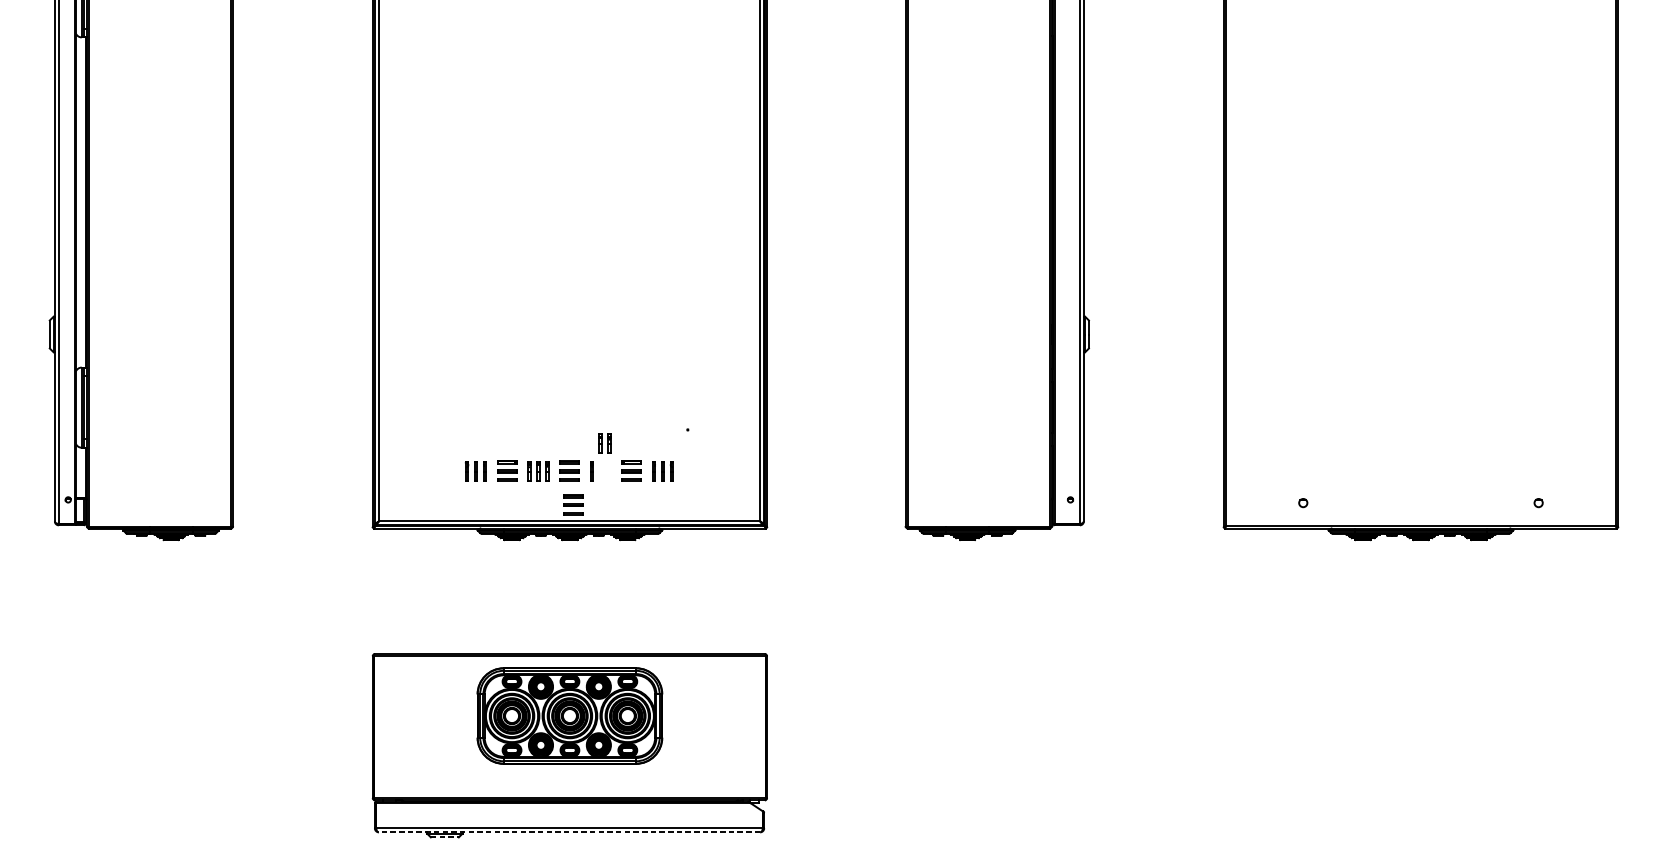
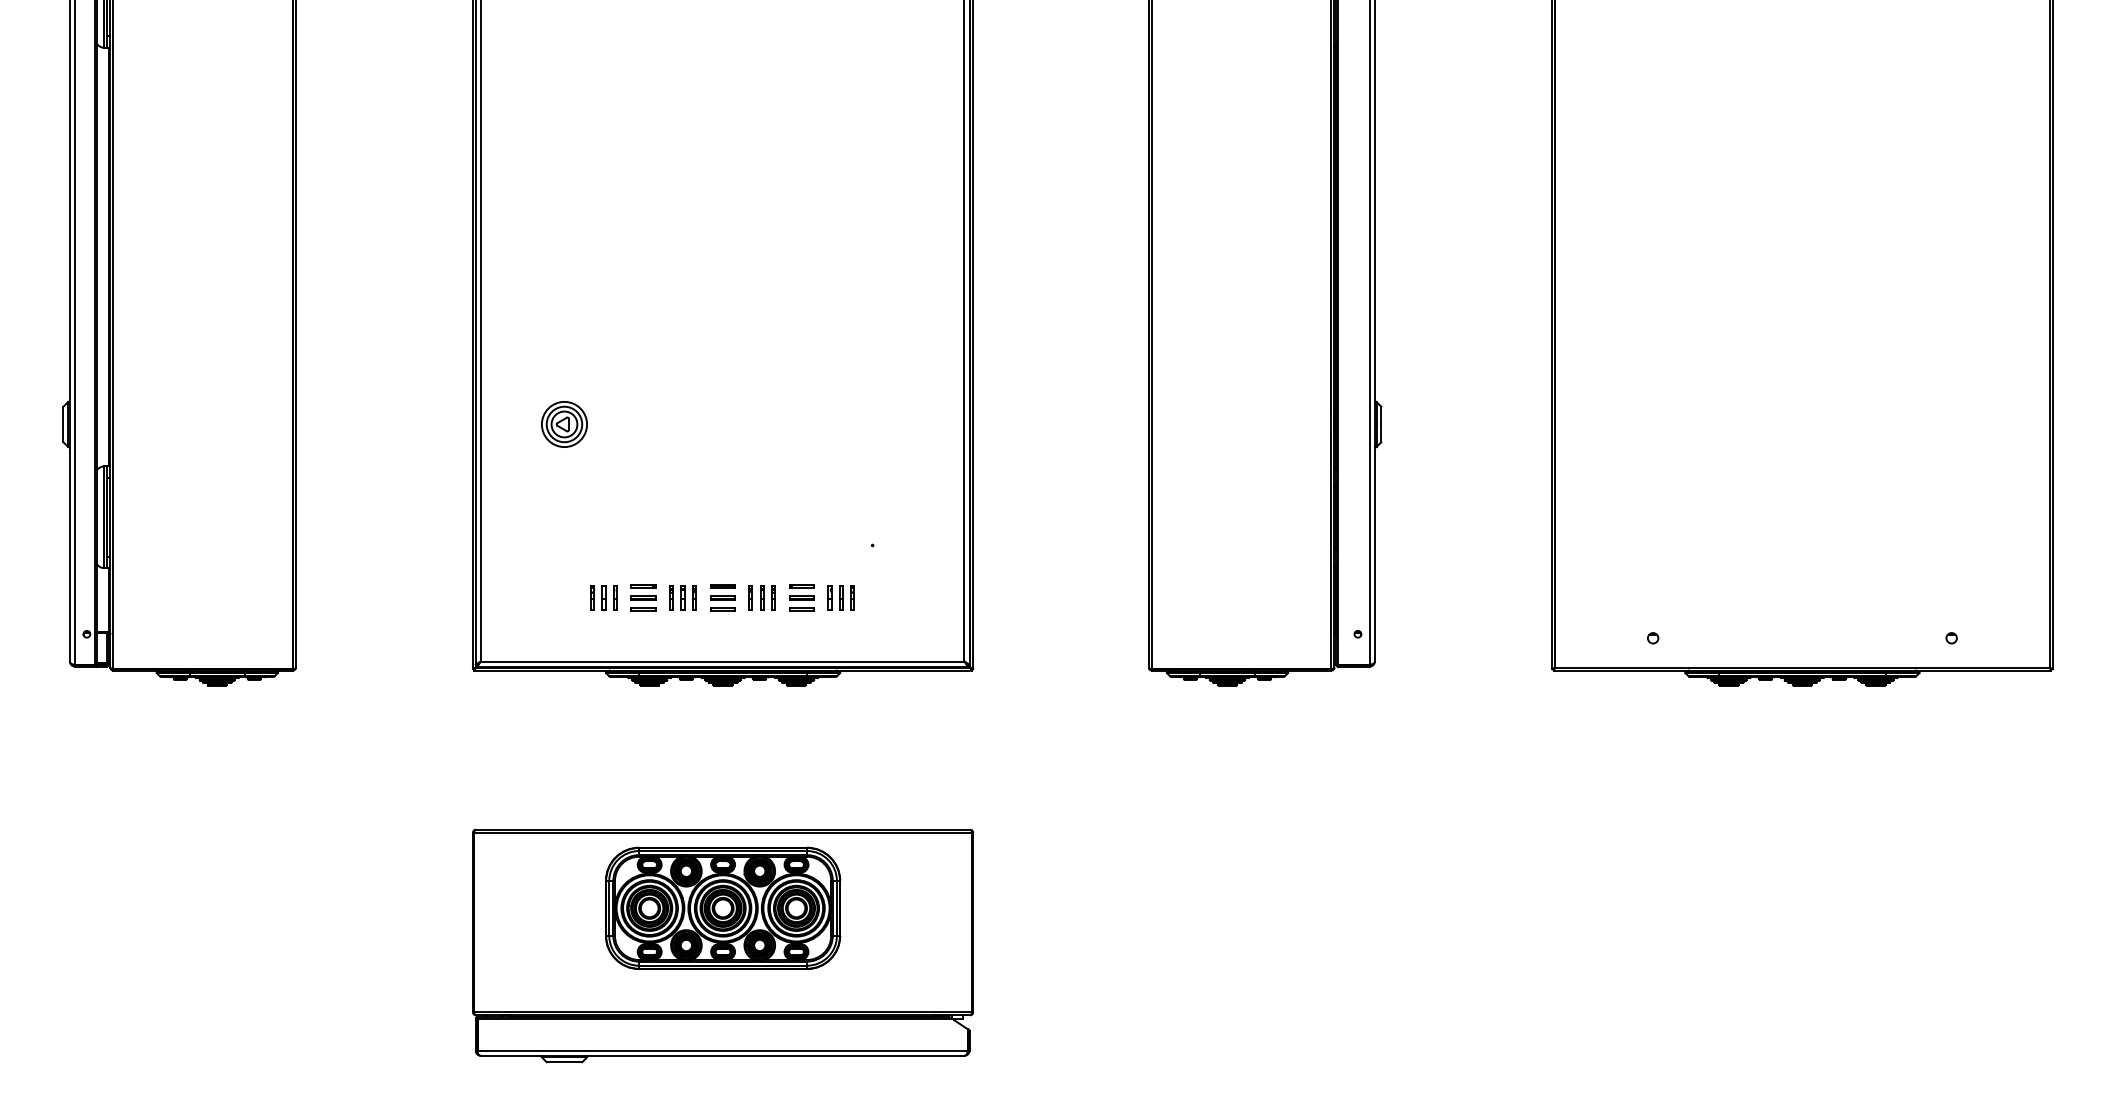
part: (444, 334) -> (564, 424), added
part: (604, 443) -> (767, 597), moved
part: (573, 504) -> (727, 640), removed
line: (569, 832) -> (722, 1055), dashed -> solid
line: (444, 837) -> (564, 1062), dashed -> solid

